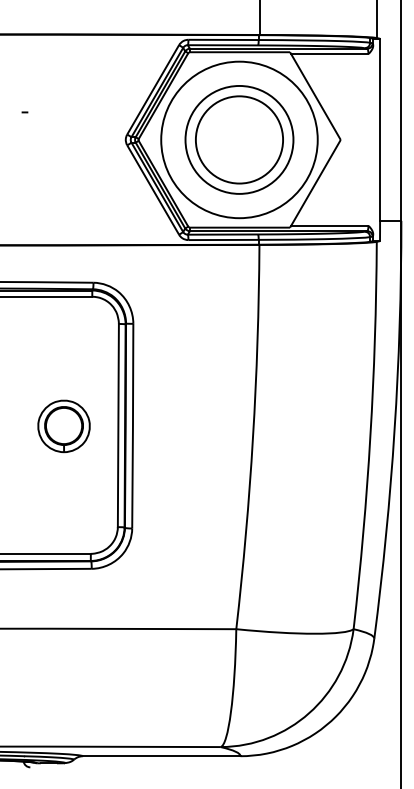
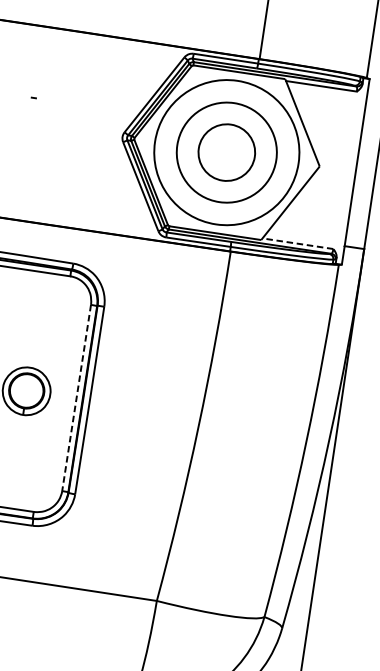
circle: (239, 139) -> (226, 152), size x0.7
line: (329, 225) -> (297, 243), solid -> dashed
line: (118, 425) -> (76, 397), solid -> dashed

